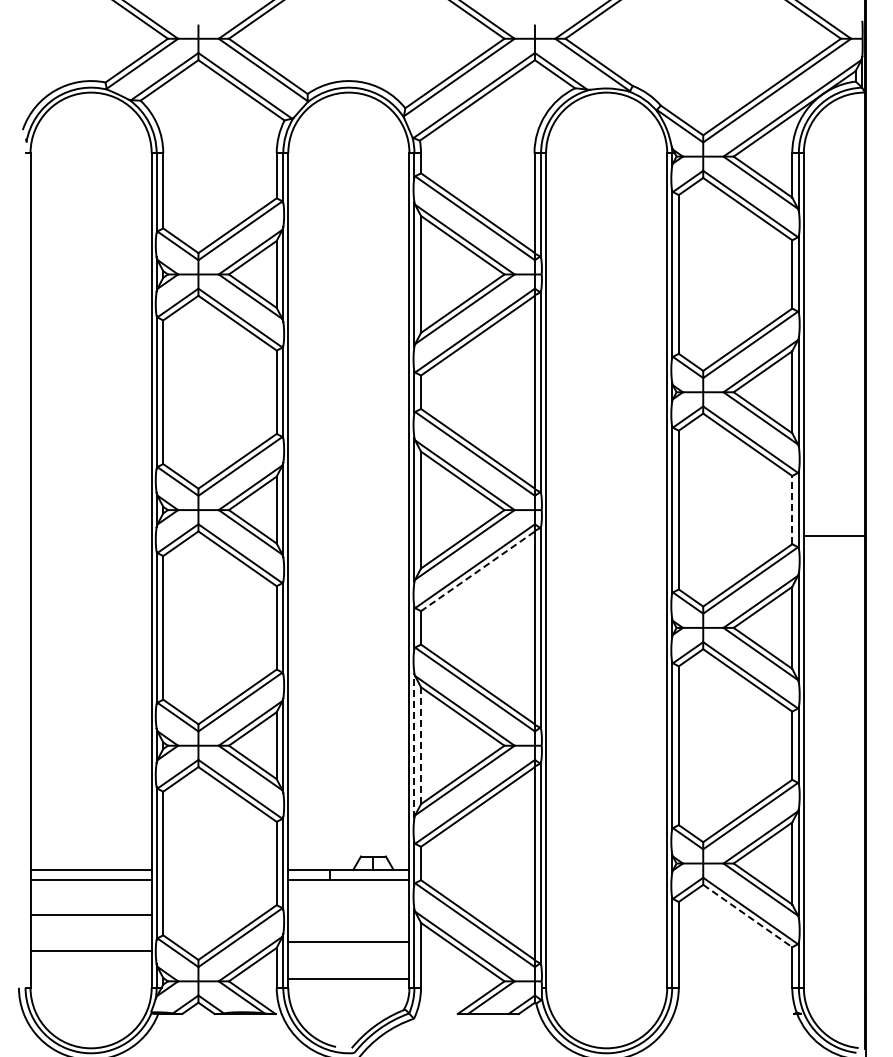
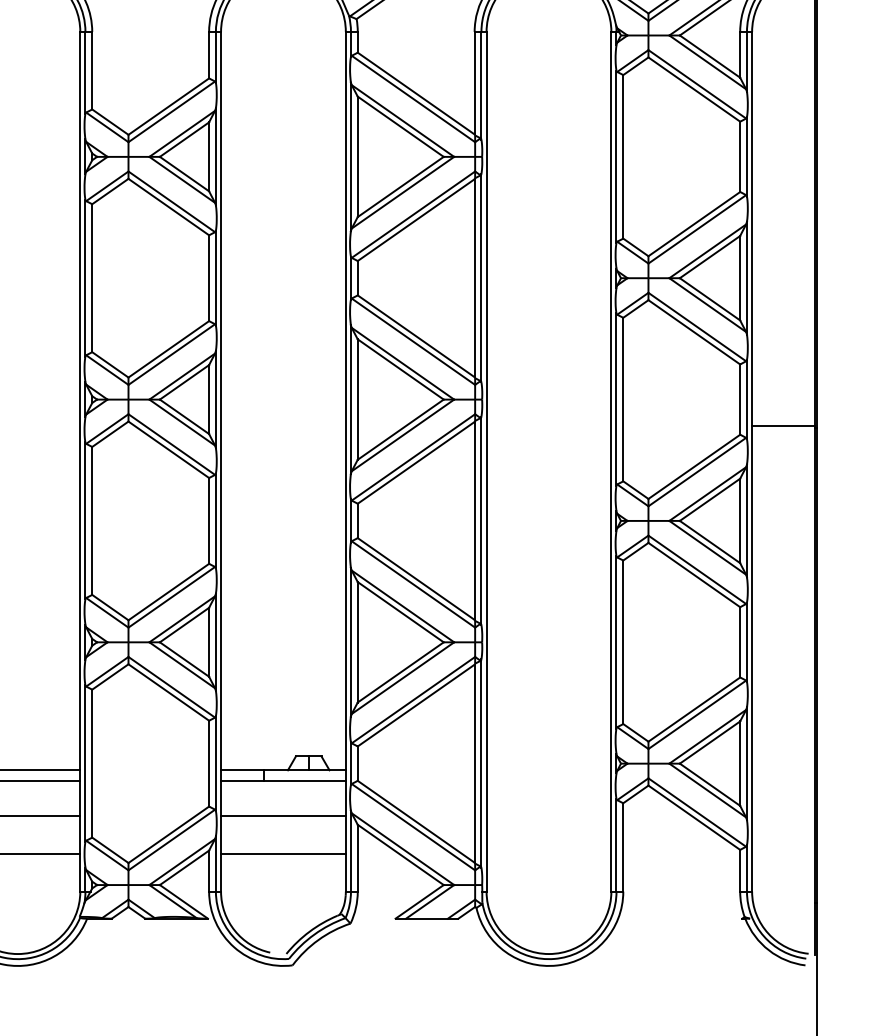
line: (792, 509) -> (740, 398), dashed -> solid
line: (477, 571) -> (415, 462), dashed -> solid
line: (414, 745) -> (351, 642), dashed -> solid
line: (421, 746) -> (358, 643), dashed -> solid
line: (748, 916) -> (695, 818), dashed -> solid
line: (348, 941) -> (283, 816), moved
line: (348, 979) -> (283, 854), moved

